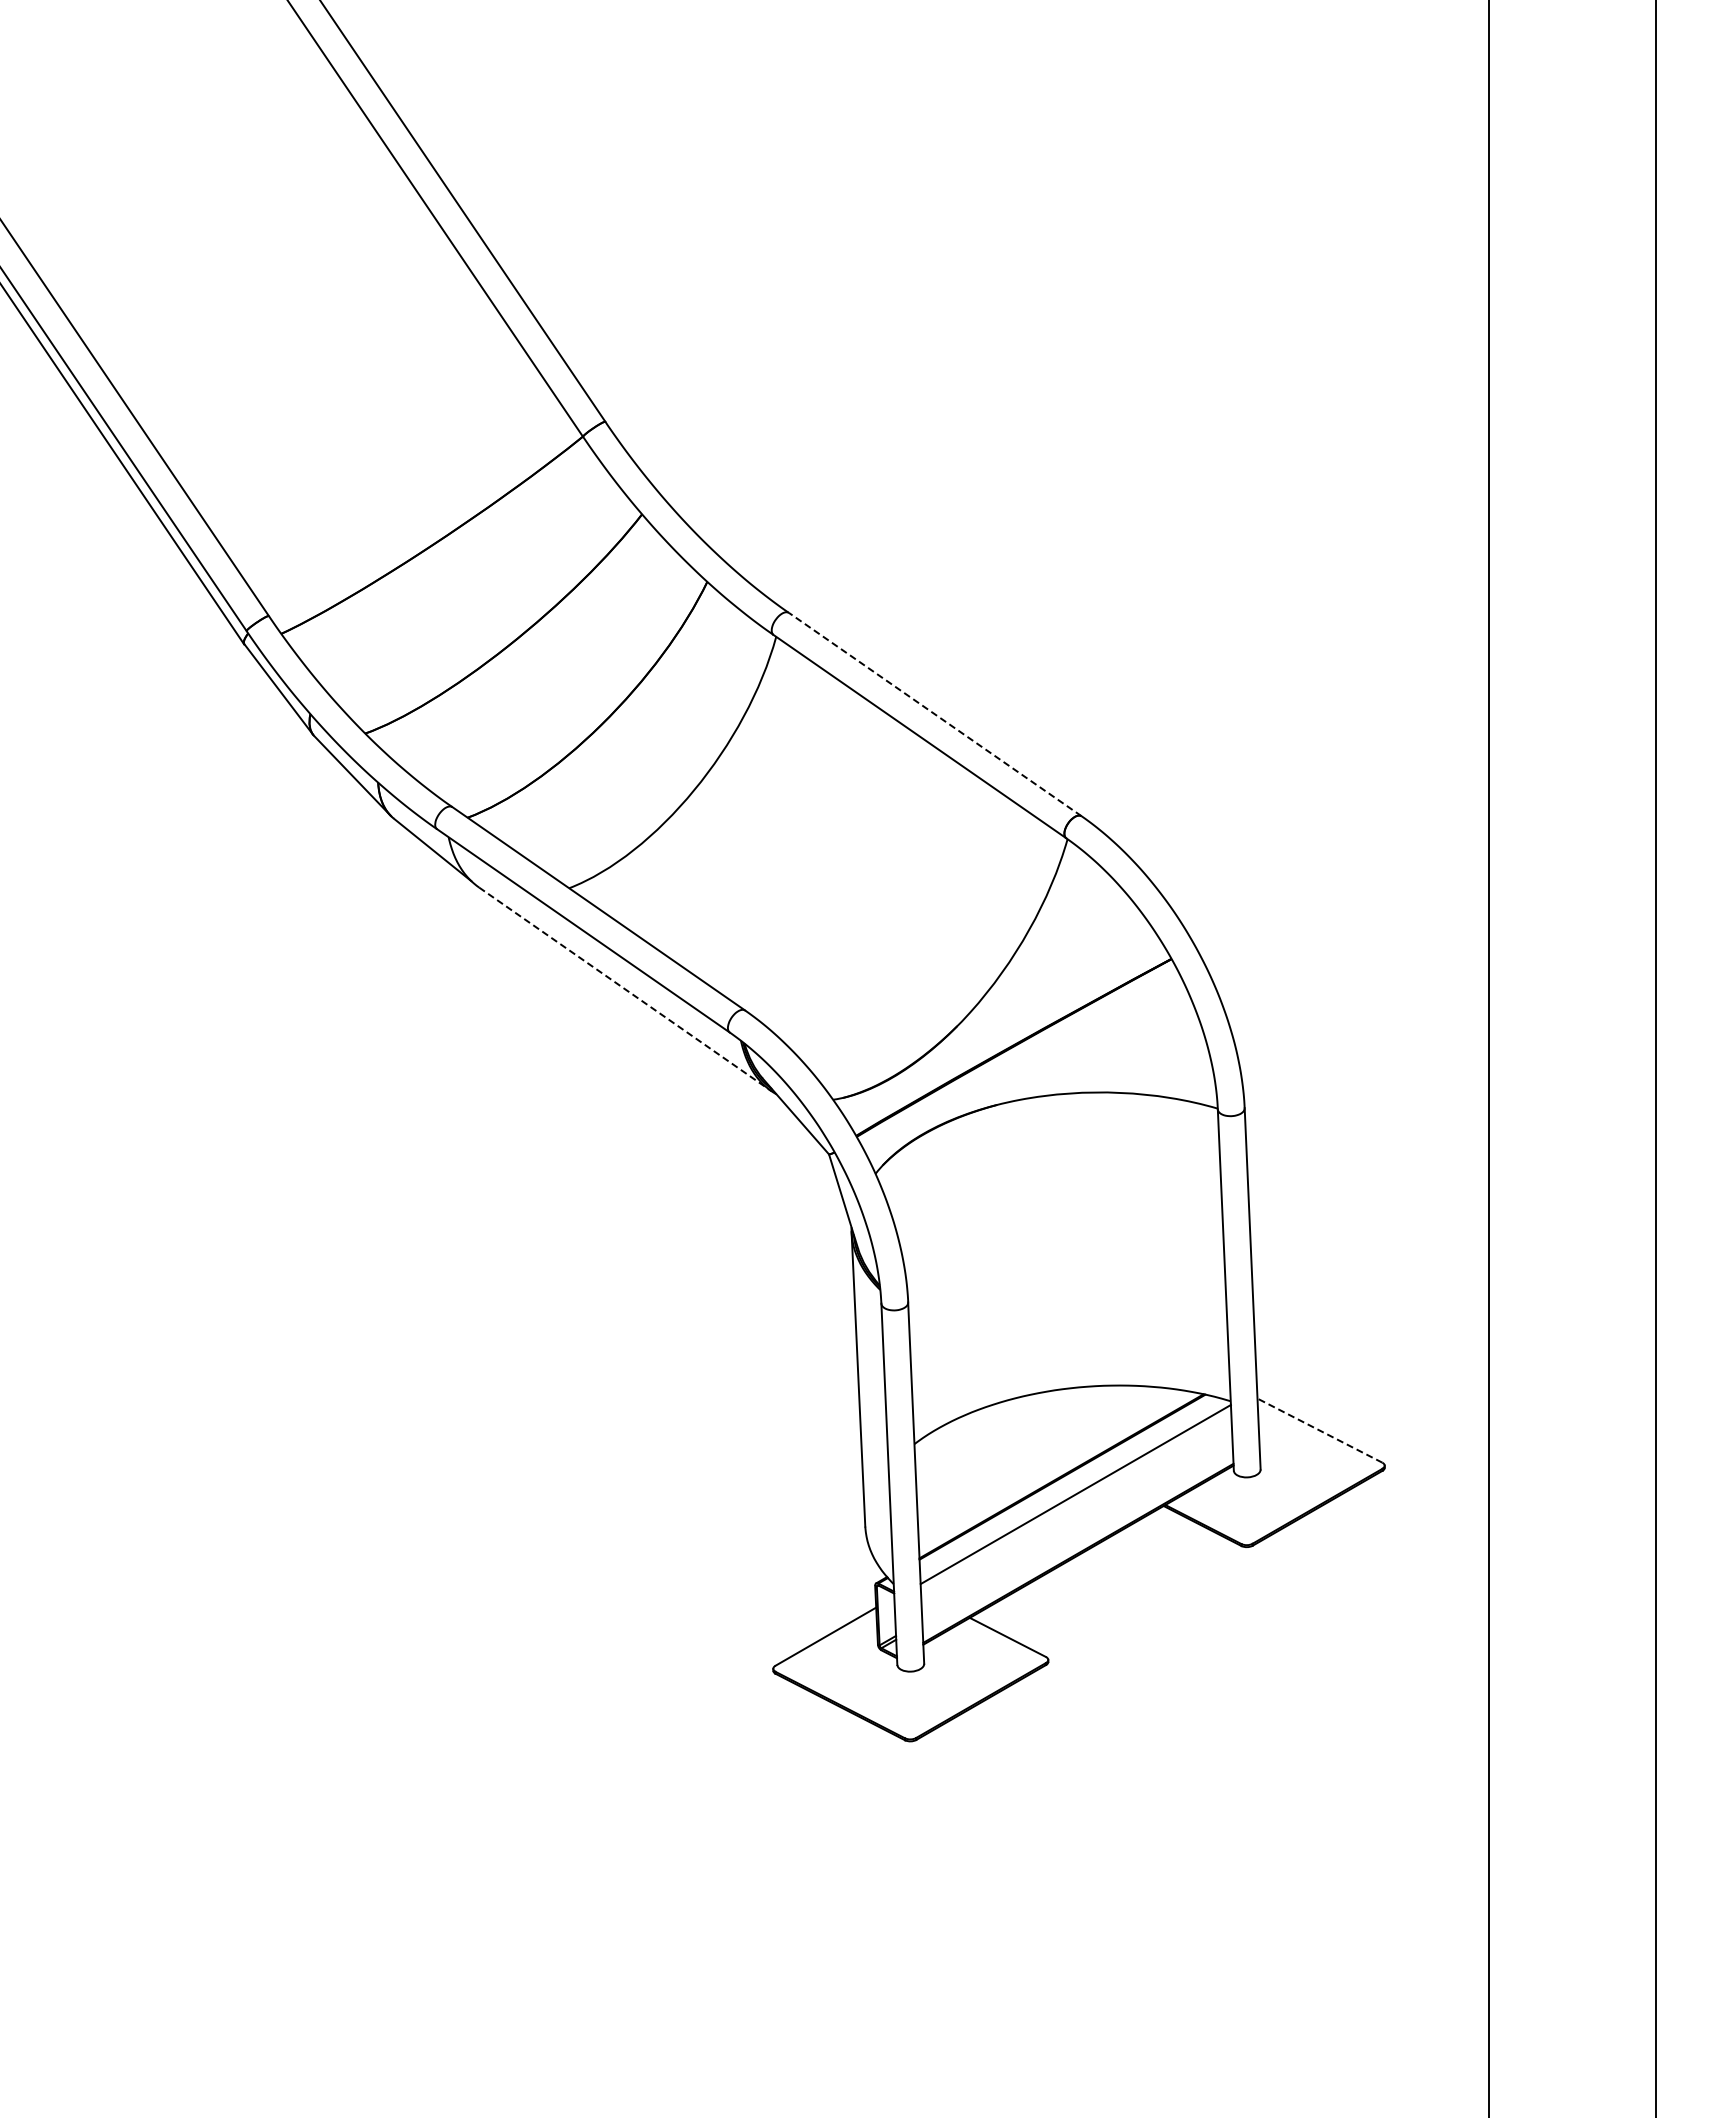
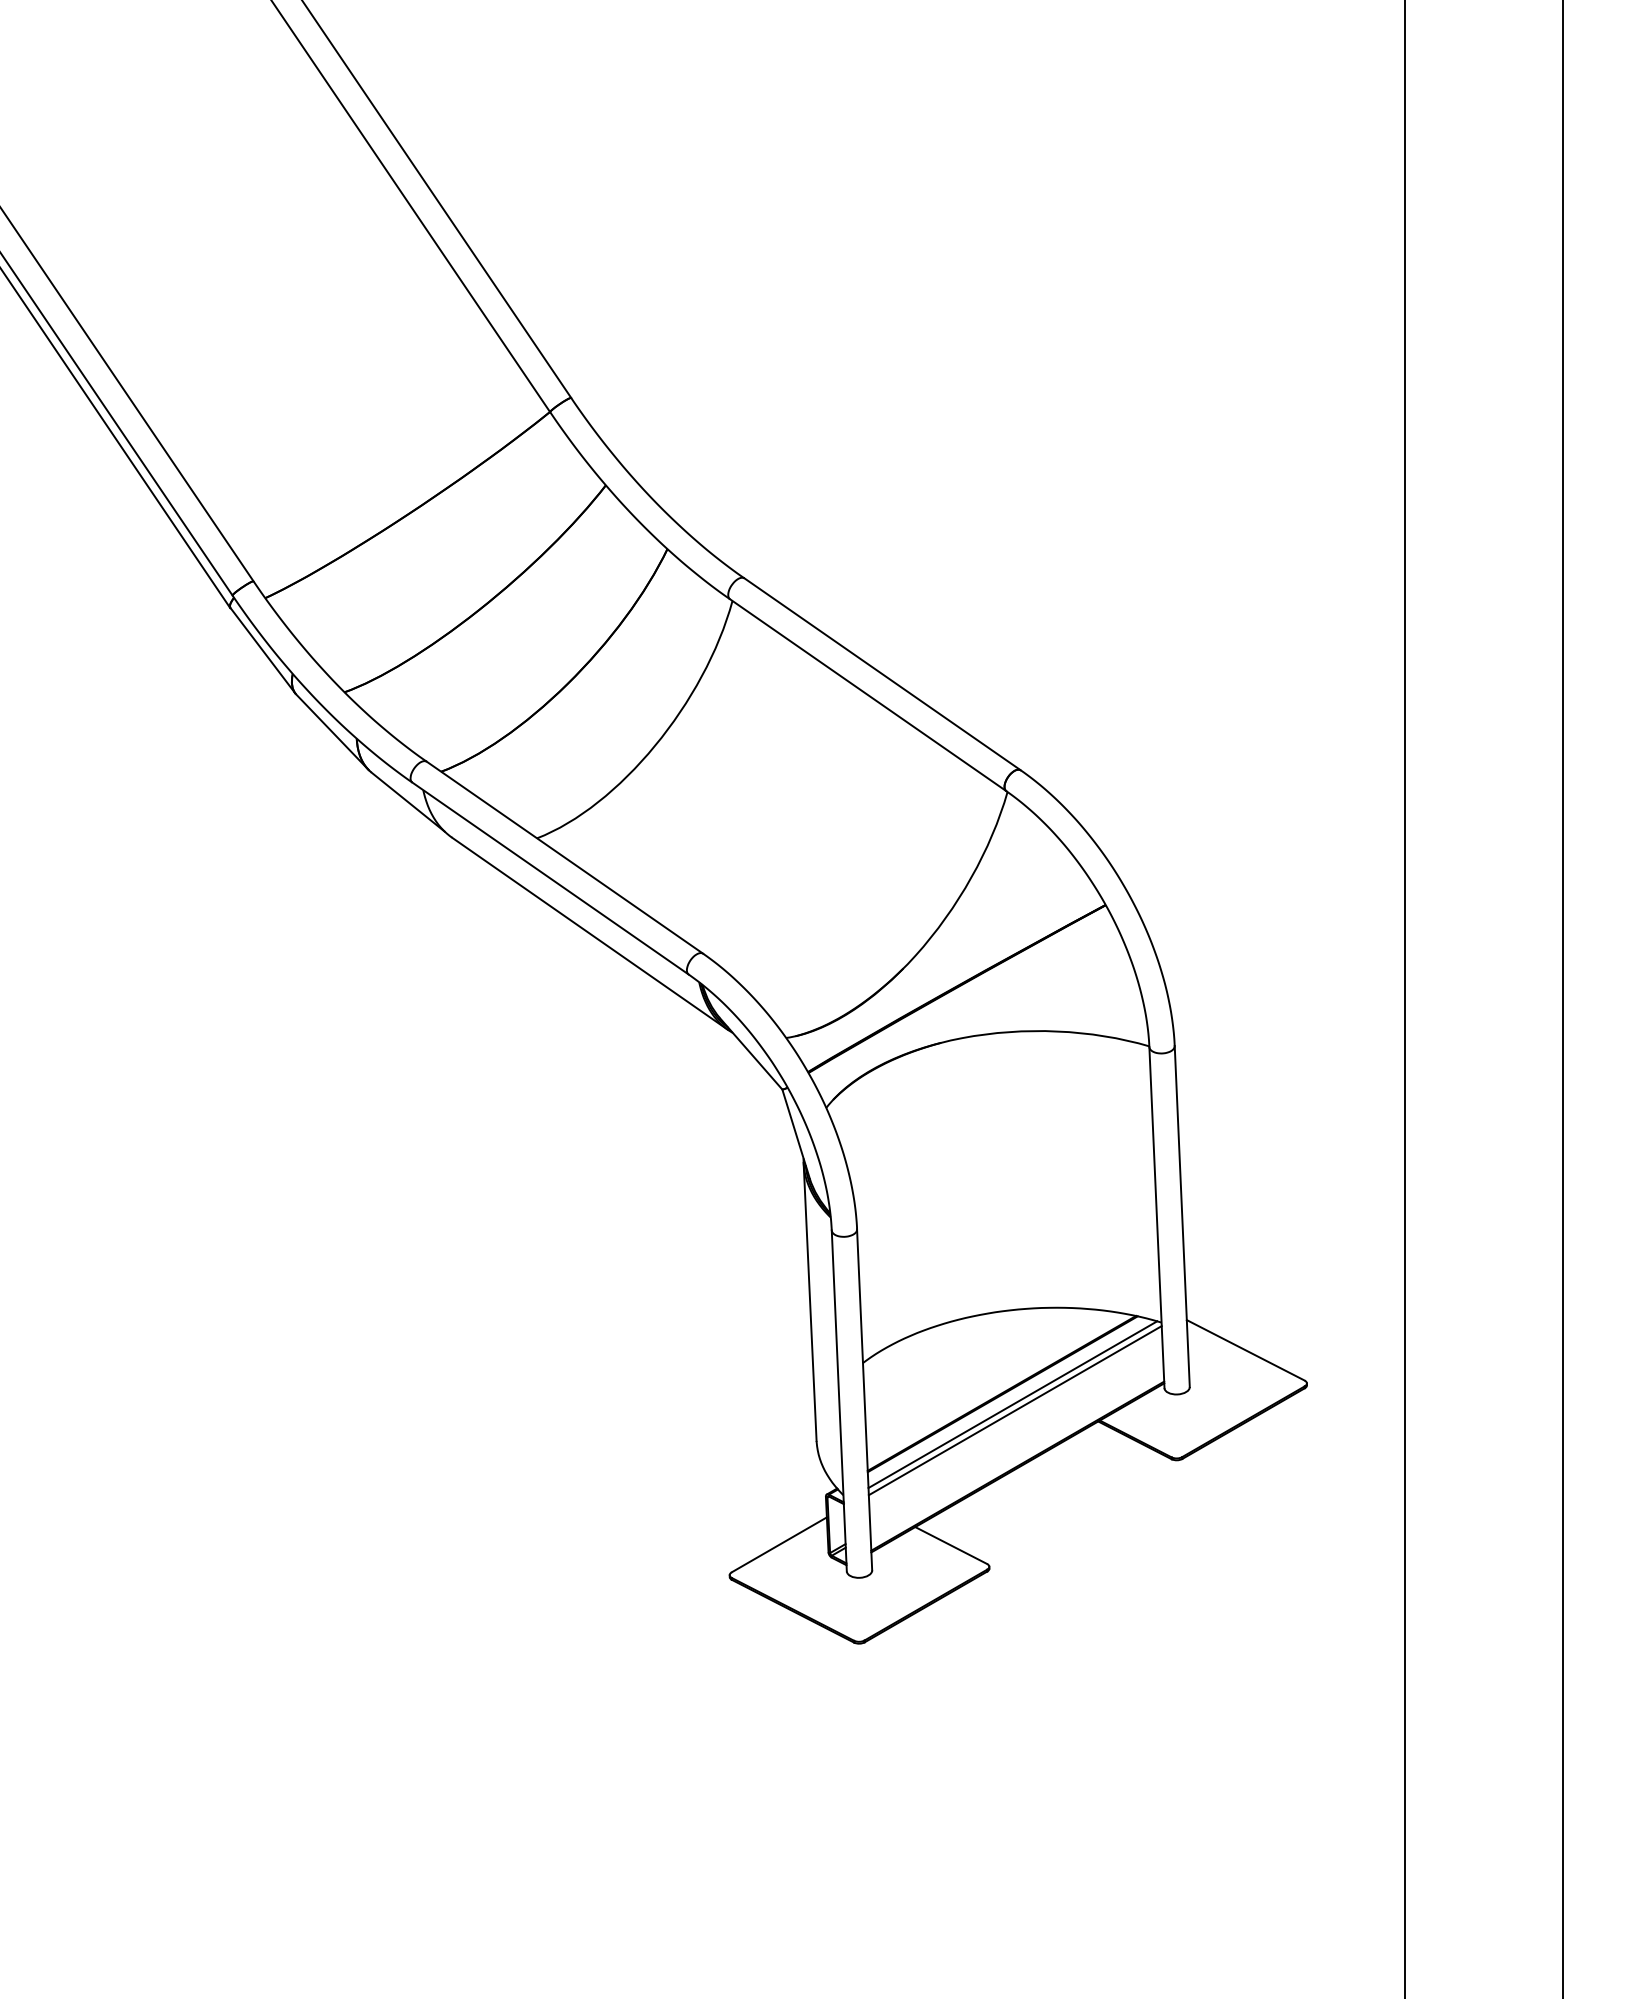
line: (934, 714) -> (881, 674), dashed -> solid
line: (625, 989) -> (590, 933), dashed -> solid
line: (1319, 1430) -> (1245, 1350), dashed -> solid
line: (1073, 1487) -> (1013, 1404), added

